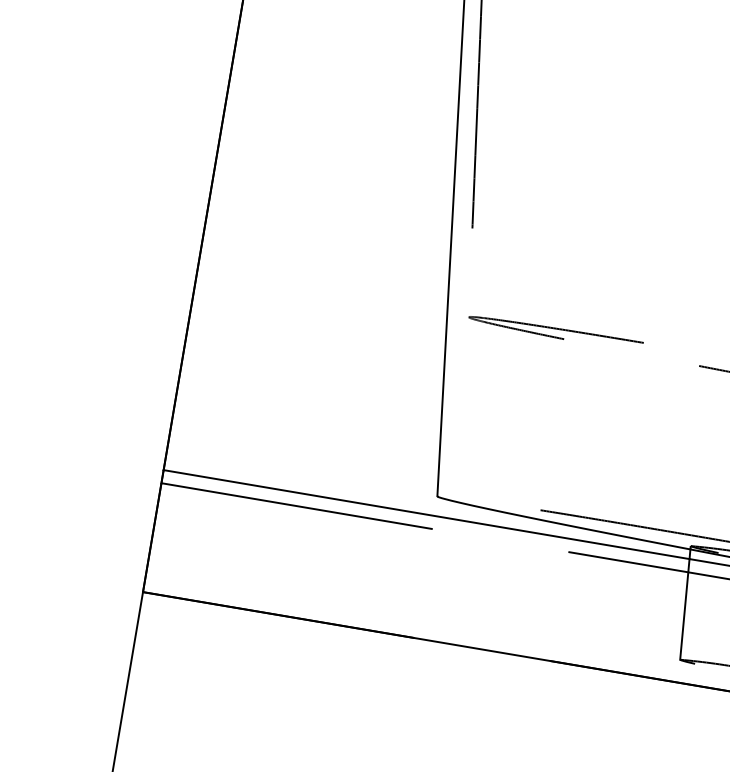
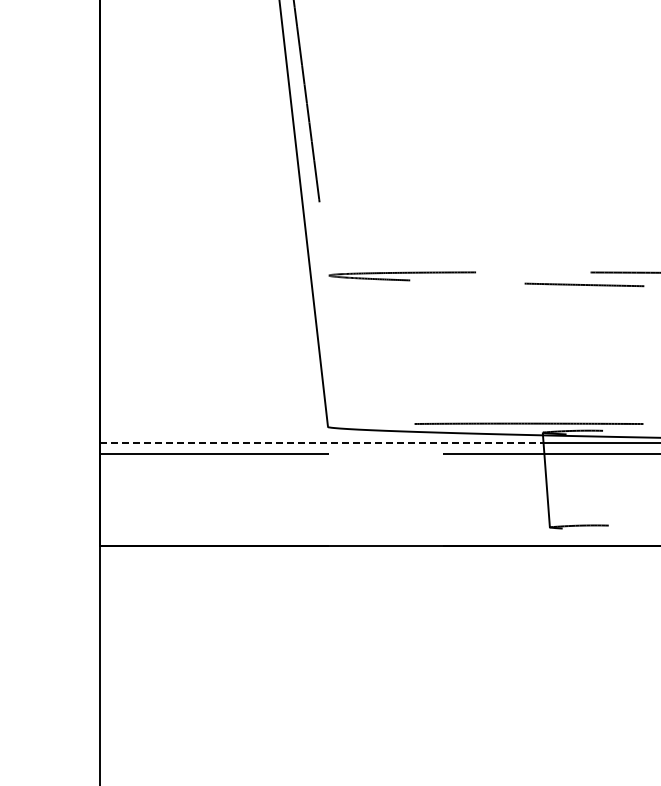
line: (426, 514) -> (321, 443), solid -> dashed

